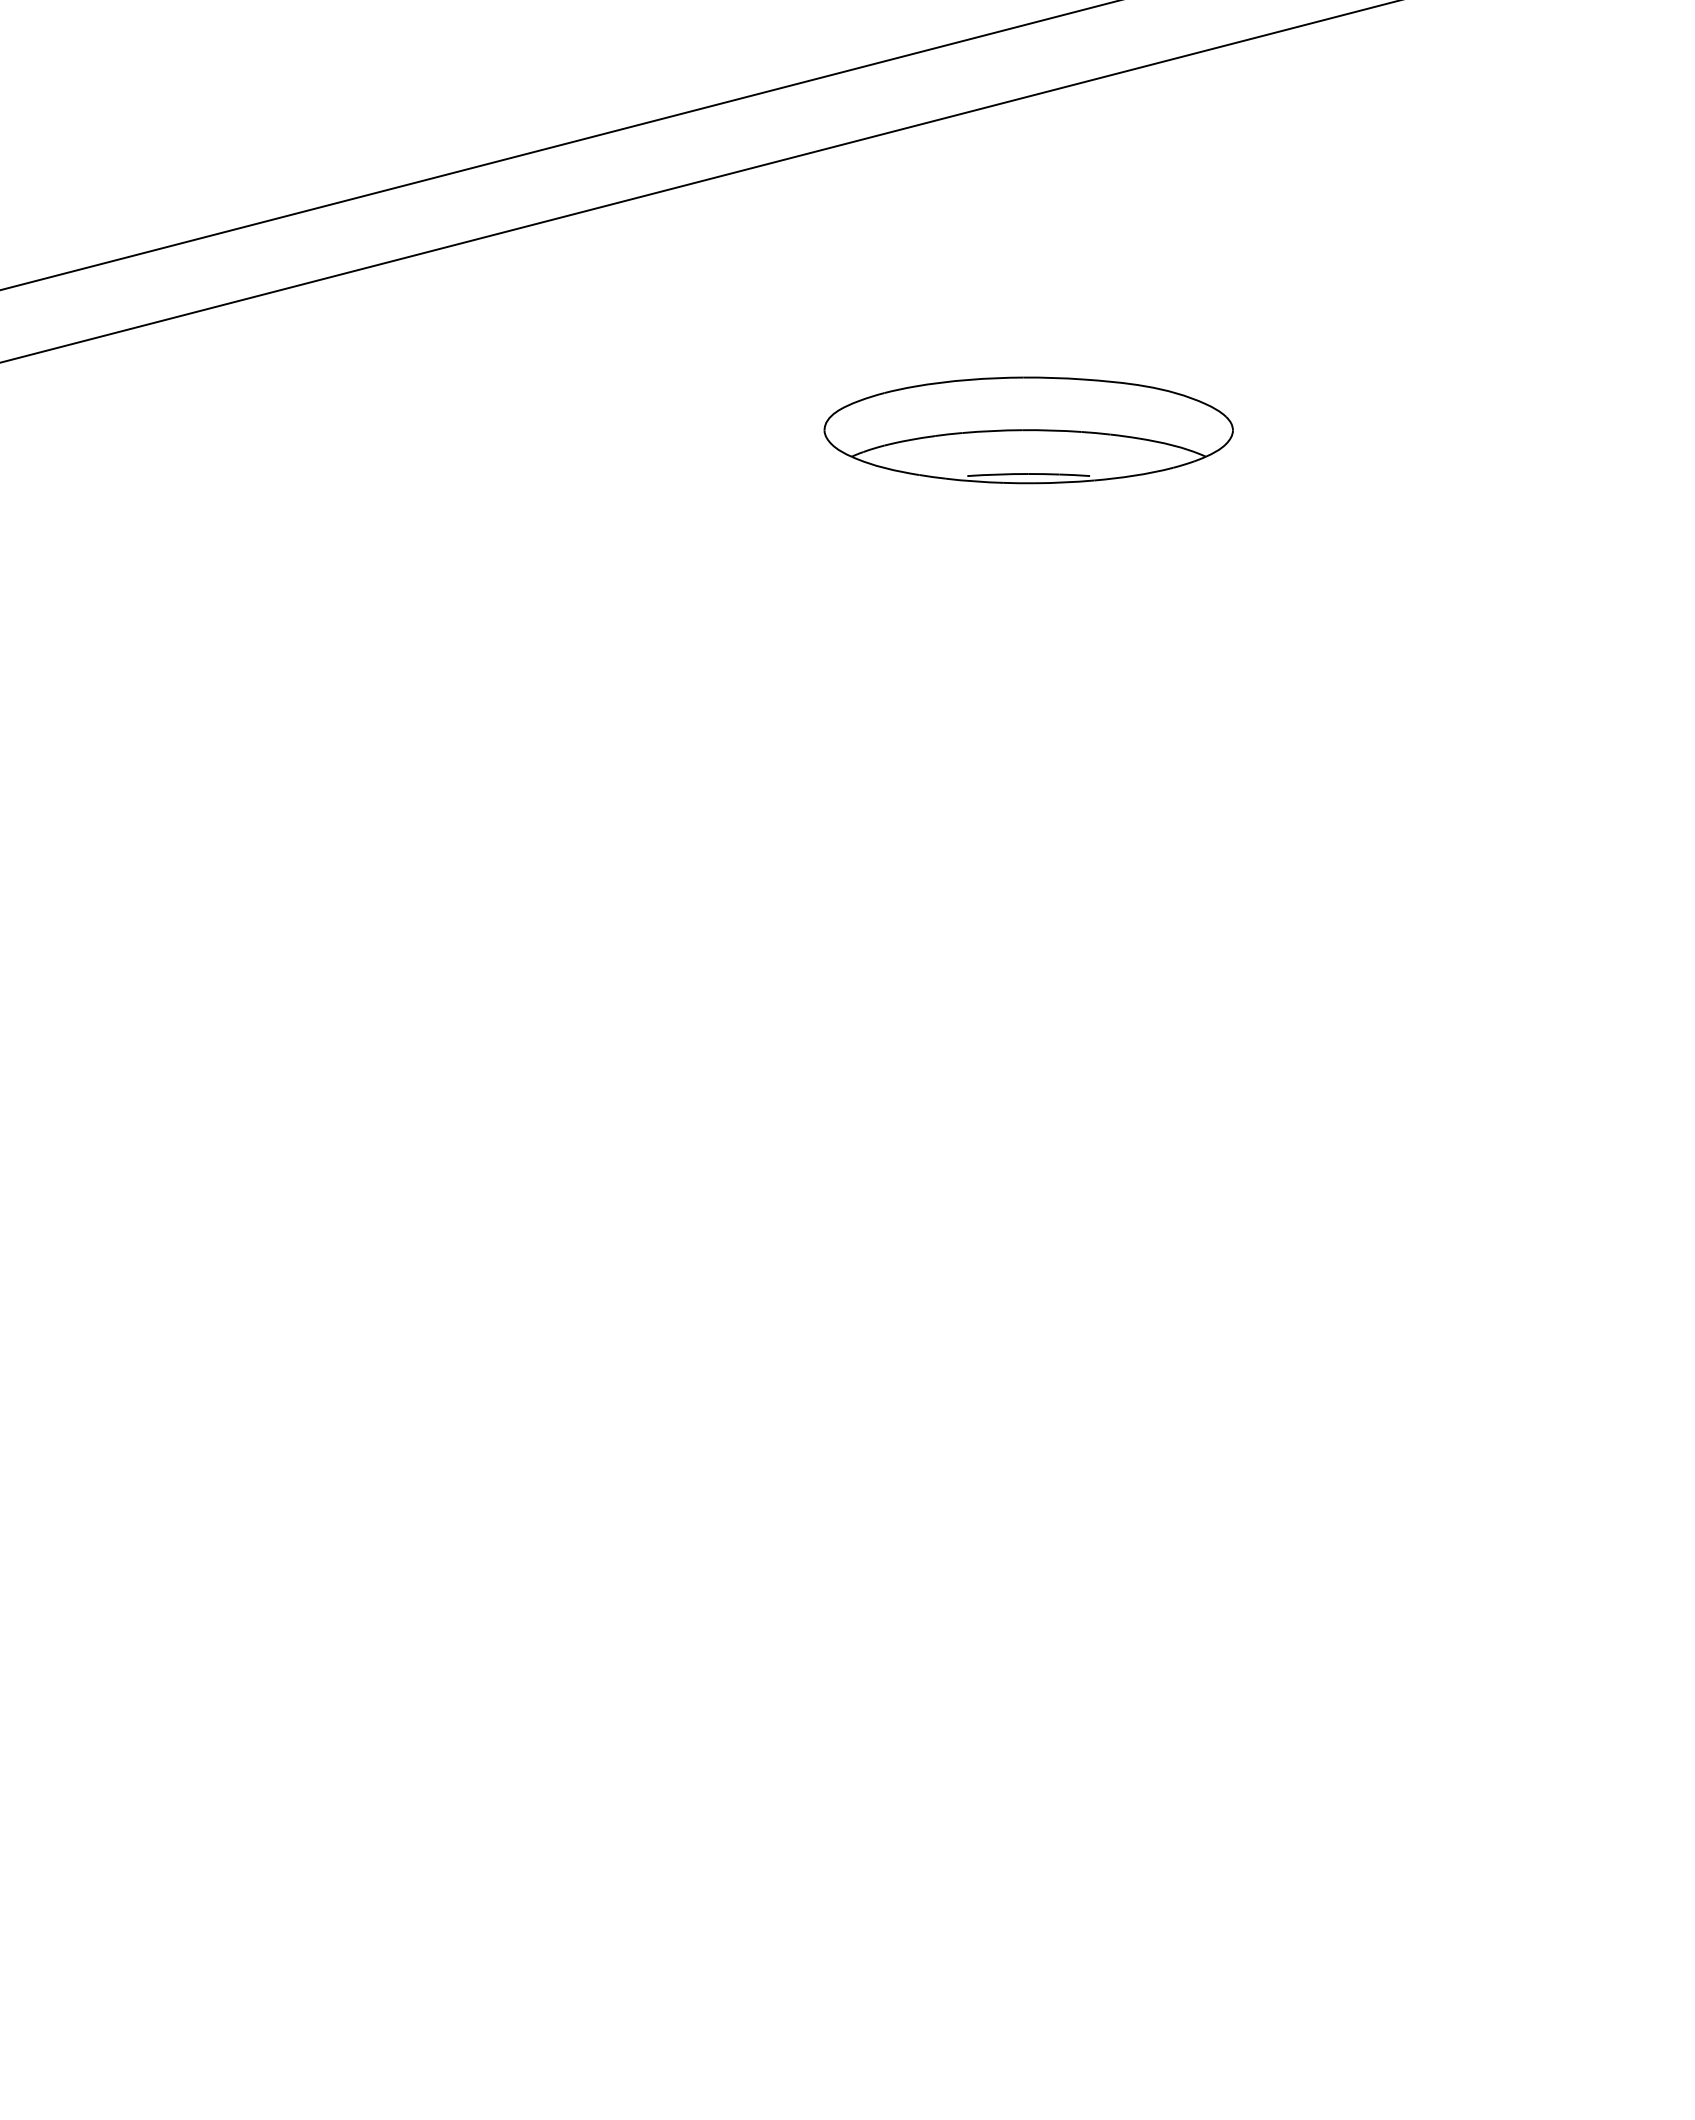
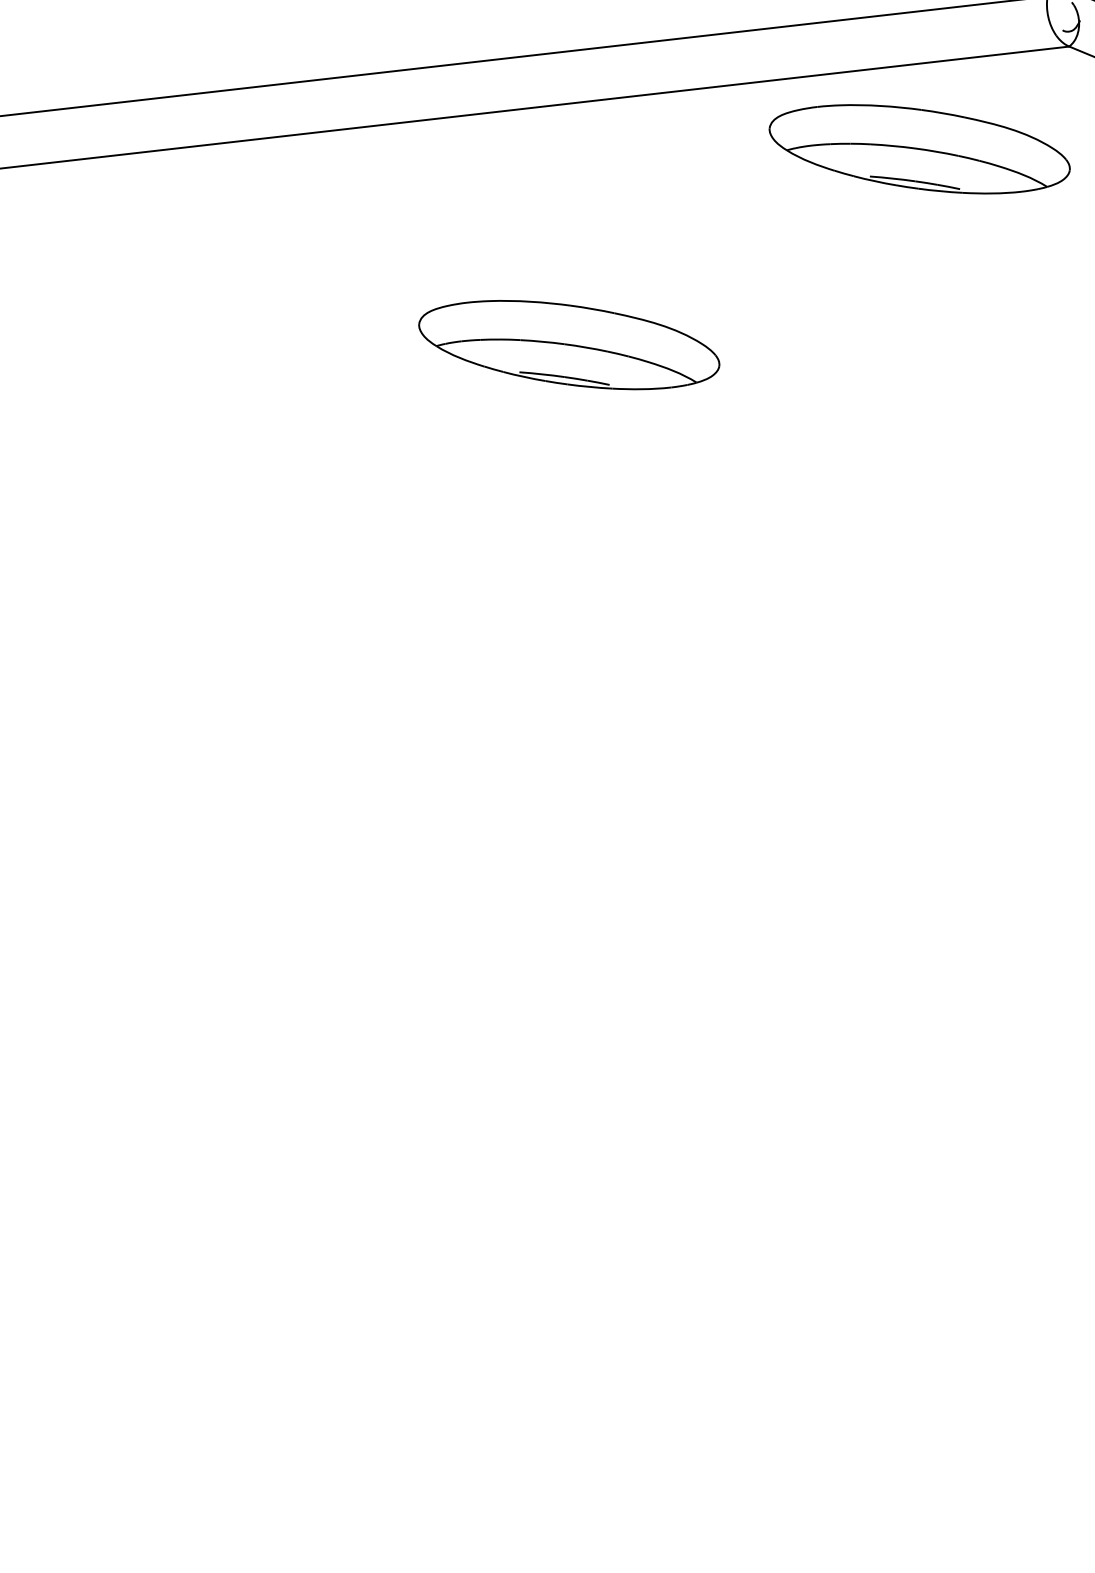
part: (1459, 103) -> (919, 149), added

